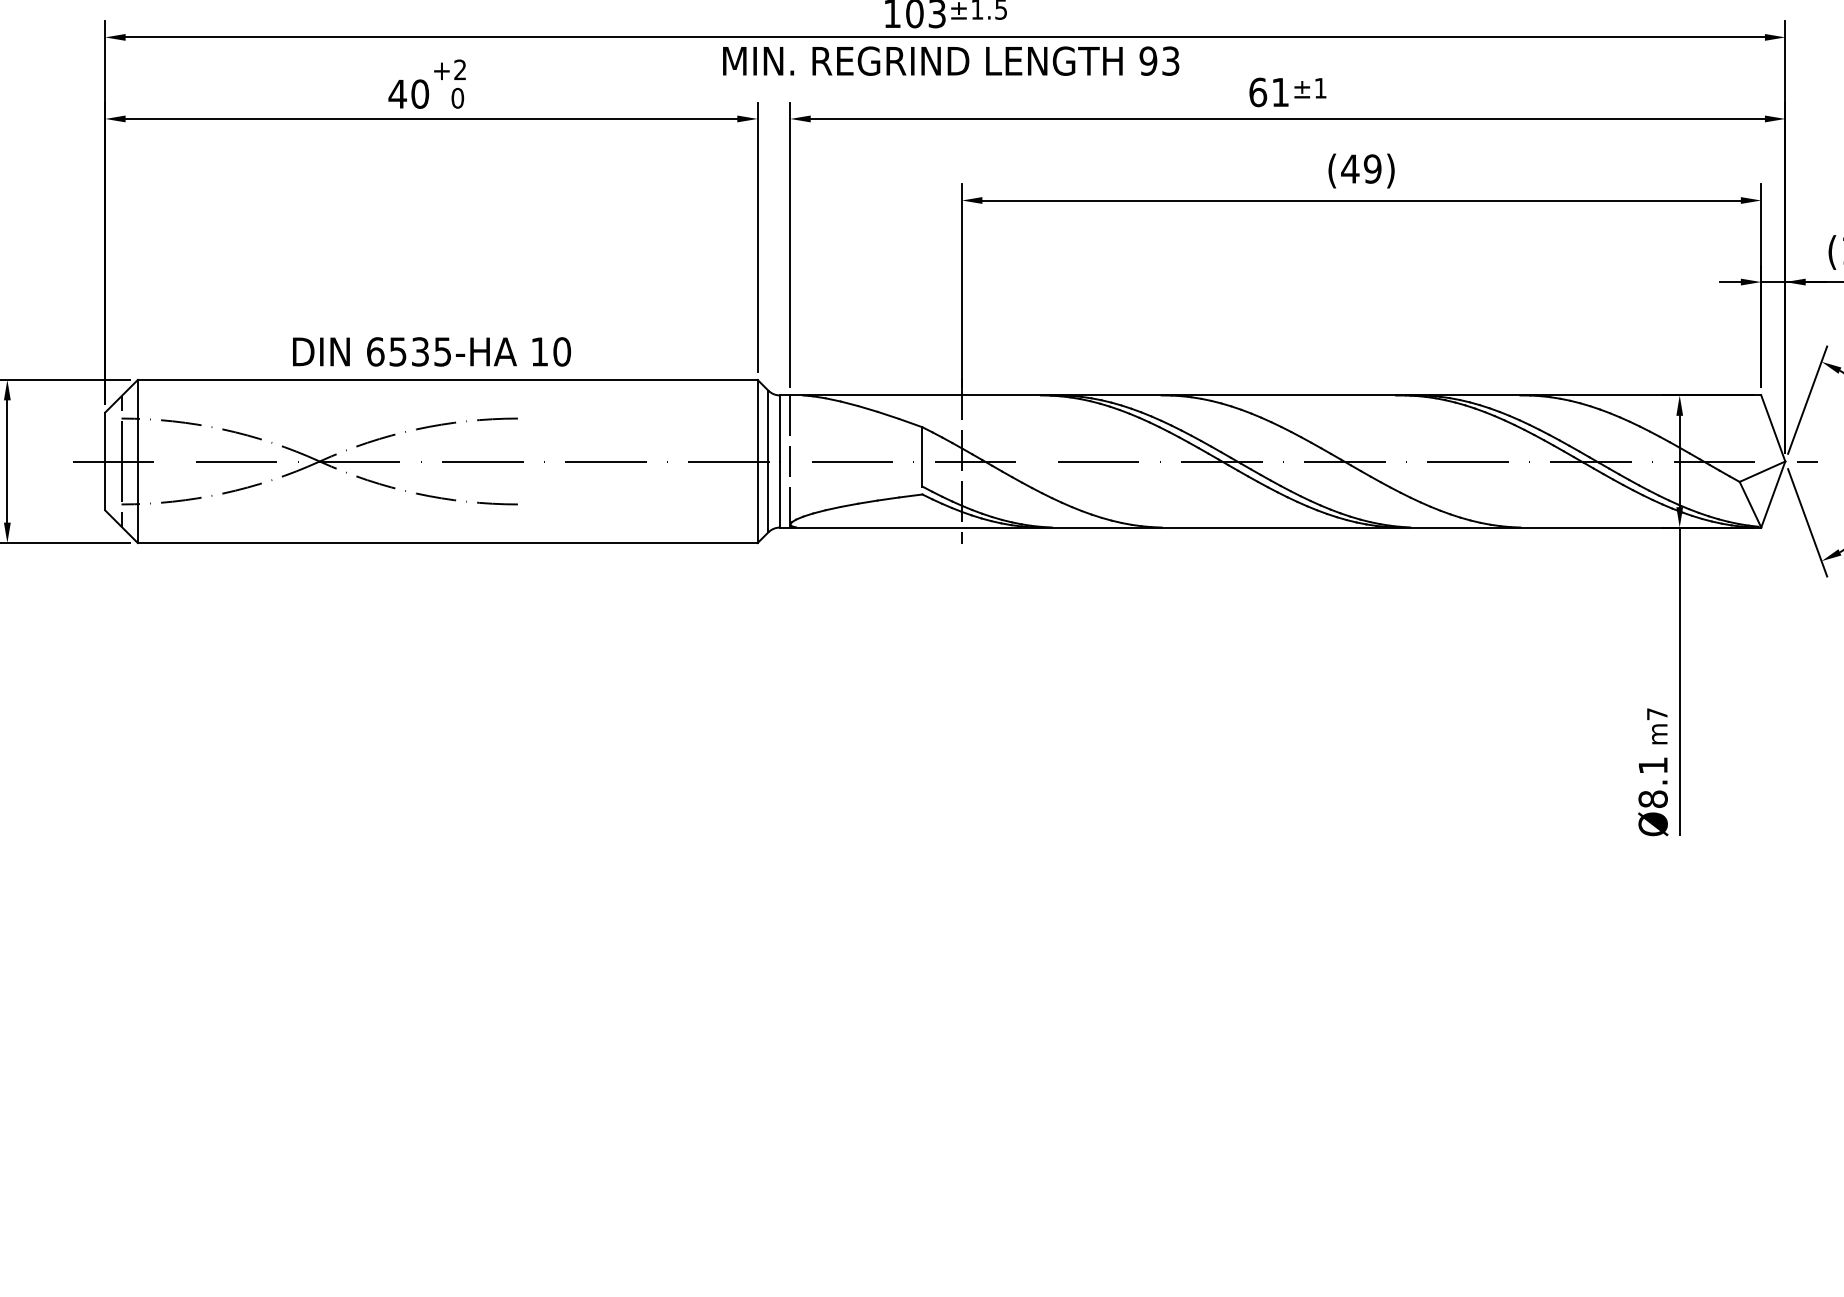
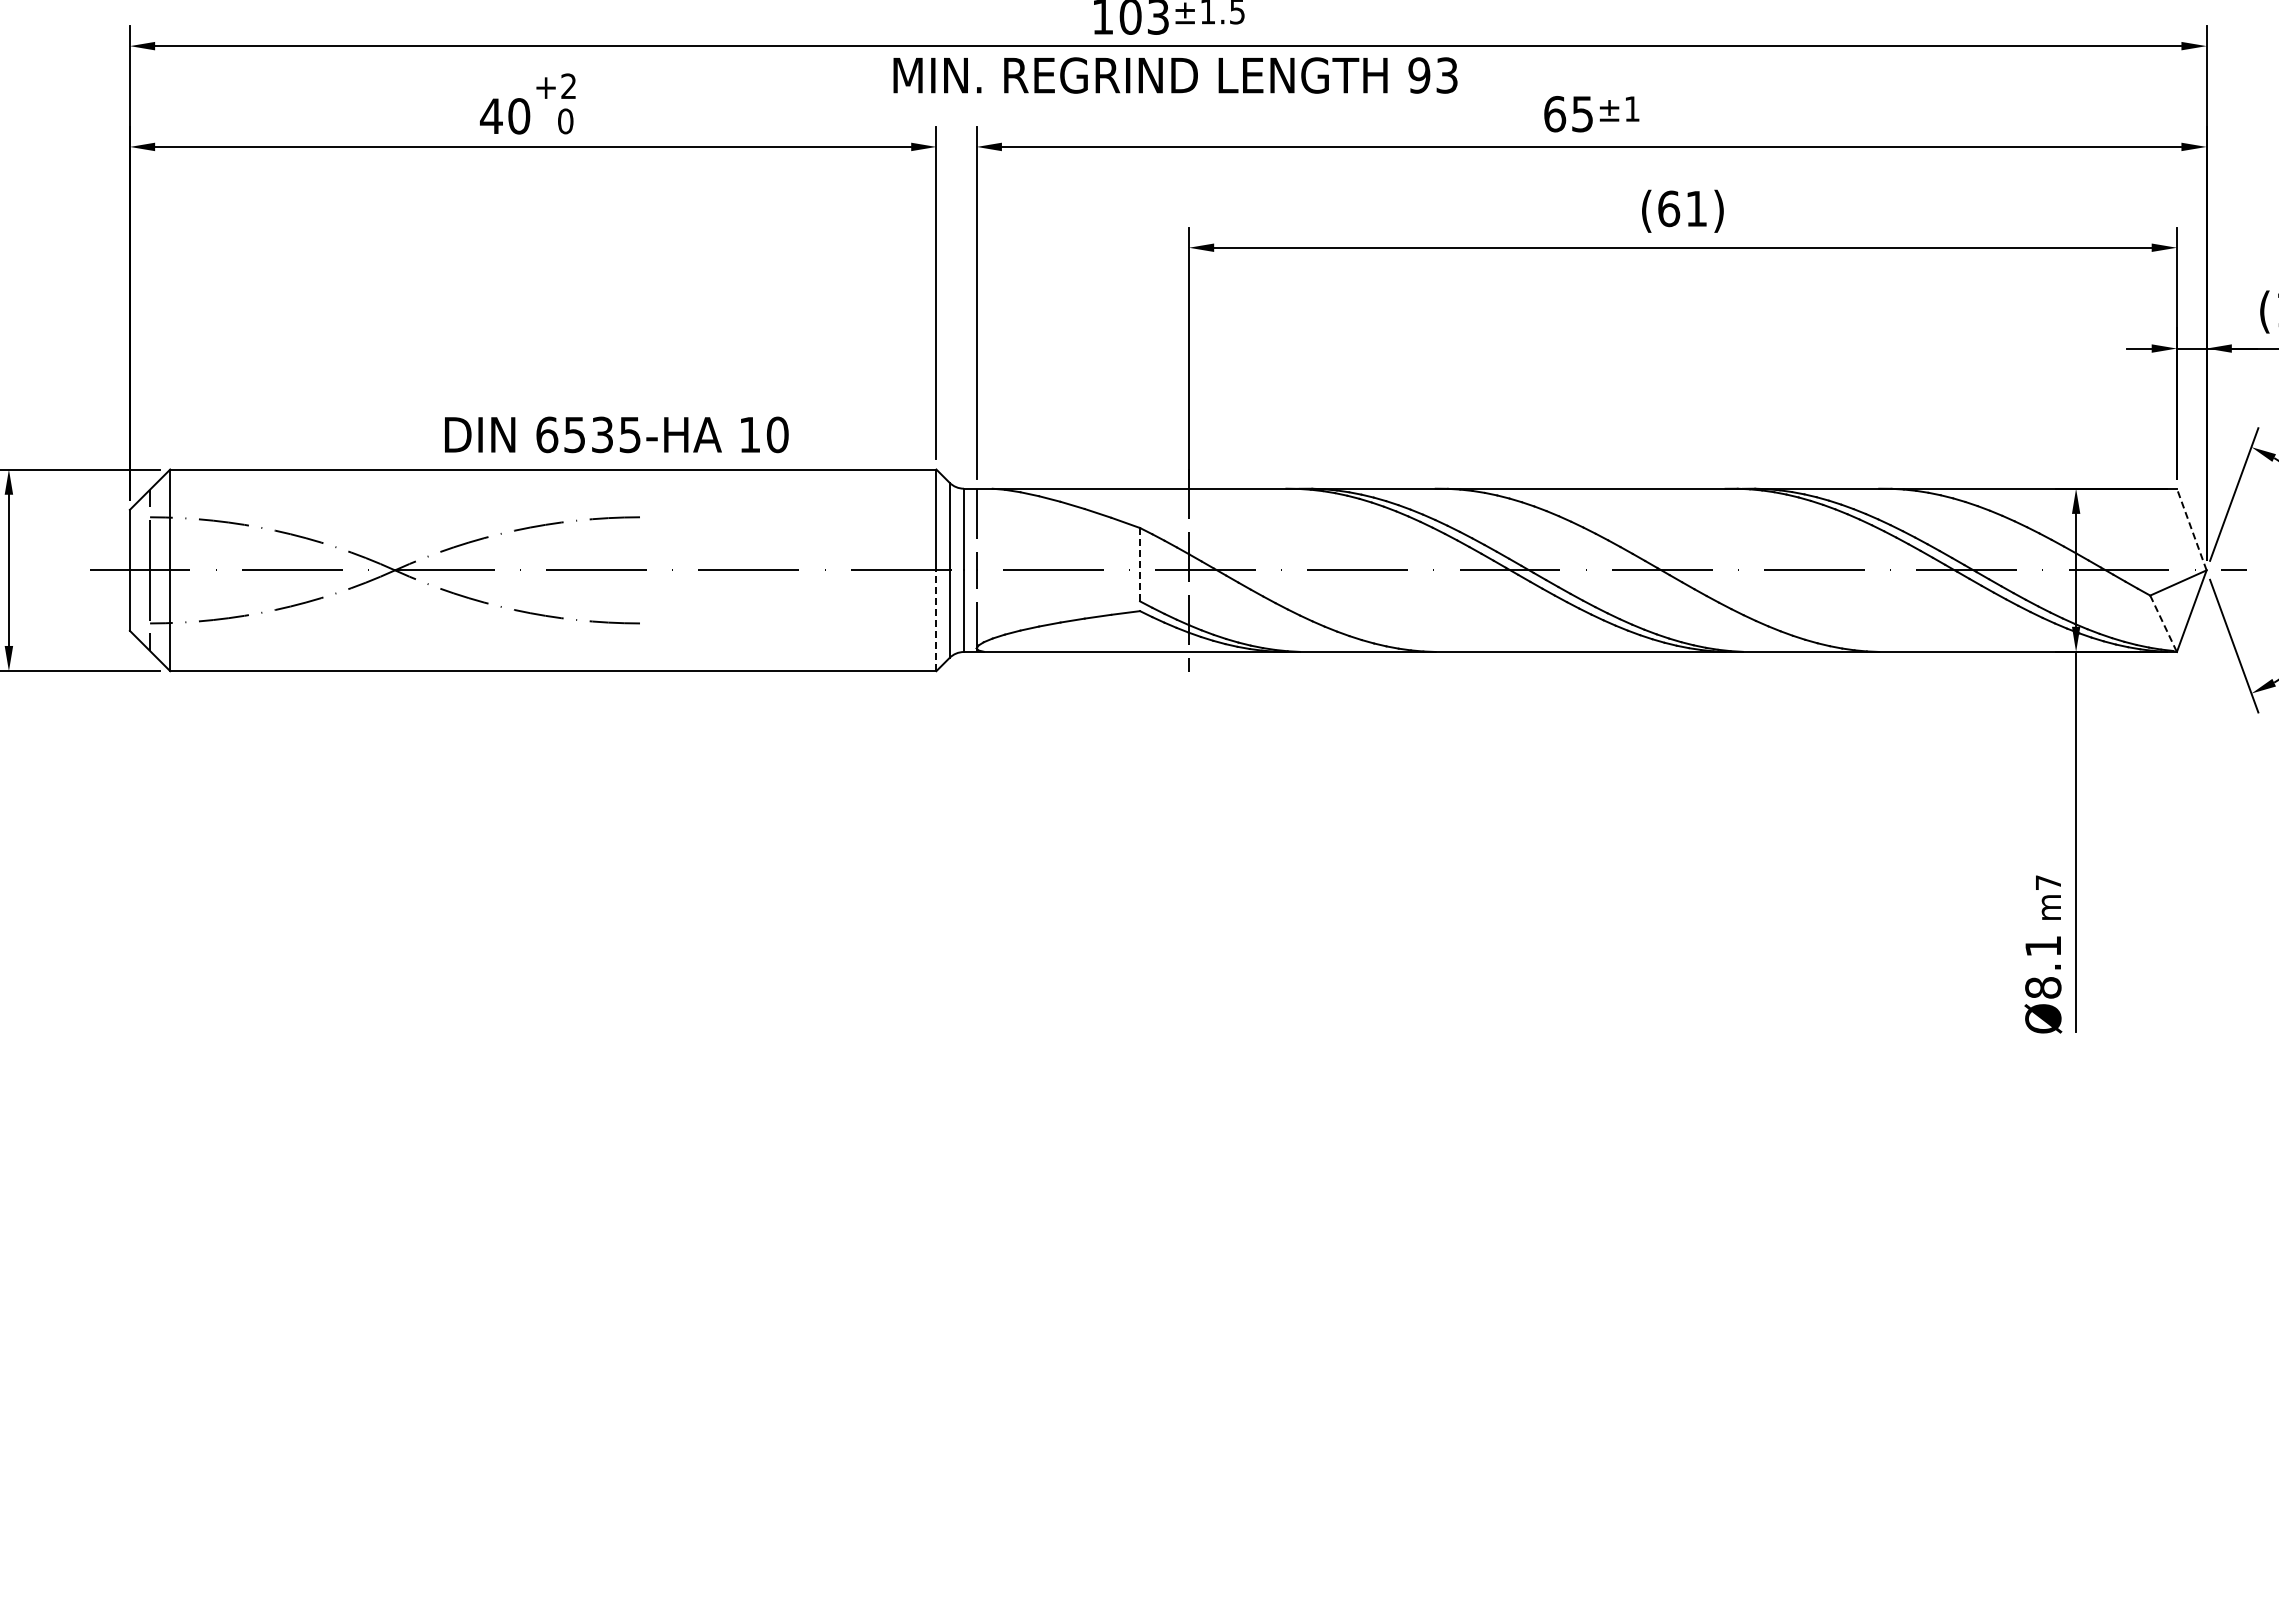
text: (1280, 92) -> (1582, 114), 61 -> 65
text: (1361, 168) -> (1682, 208), (49) -> (61)
text: (431, 351) -> (616, 434), moved
line: (1773, 428) -> (2191, 529), solid -> dashed
line: (922, 456) -> (1140, 564), solid -> dashed
line: (757, 502) -> (936, 620), solid -> dashed
line: (1750, 505) -> (2163, 624), solid -> dashed

